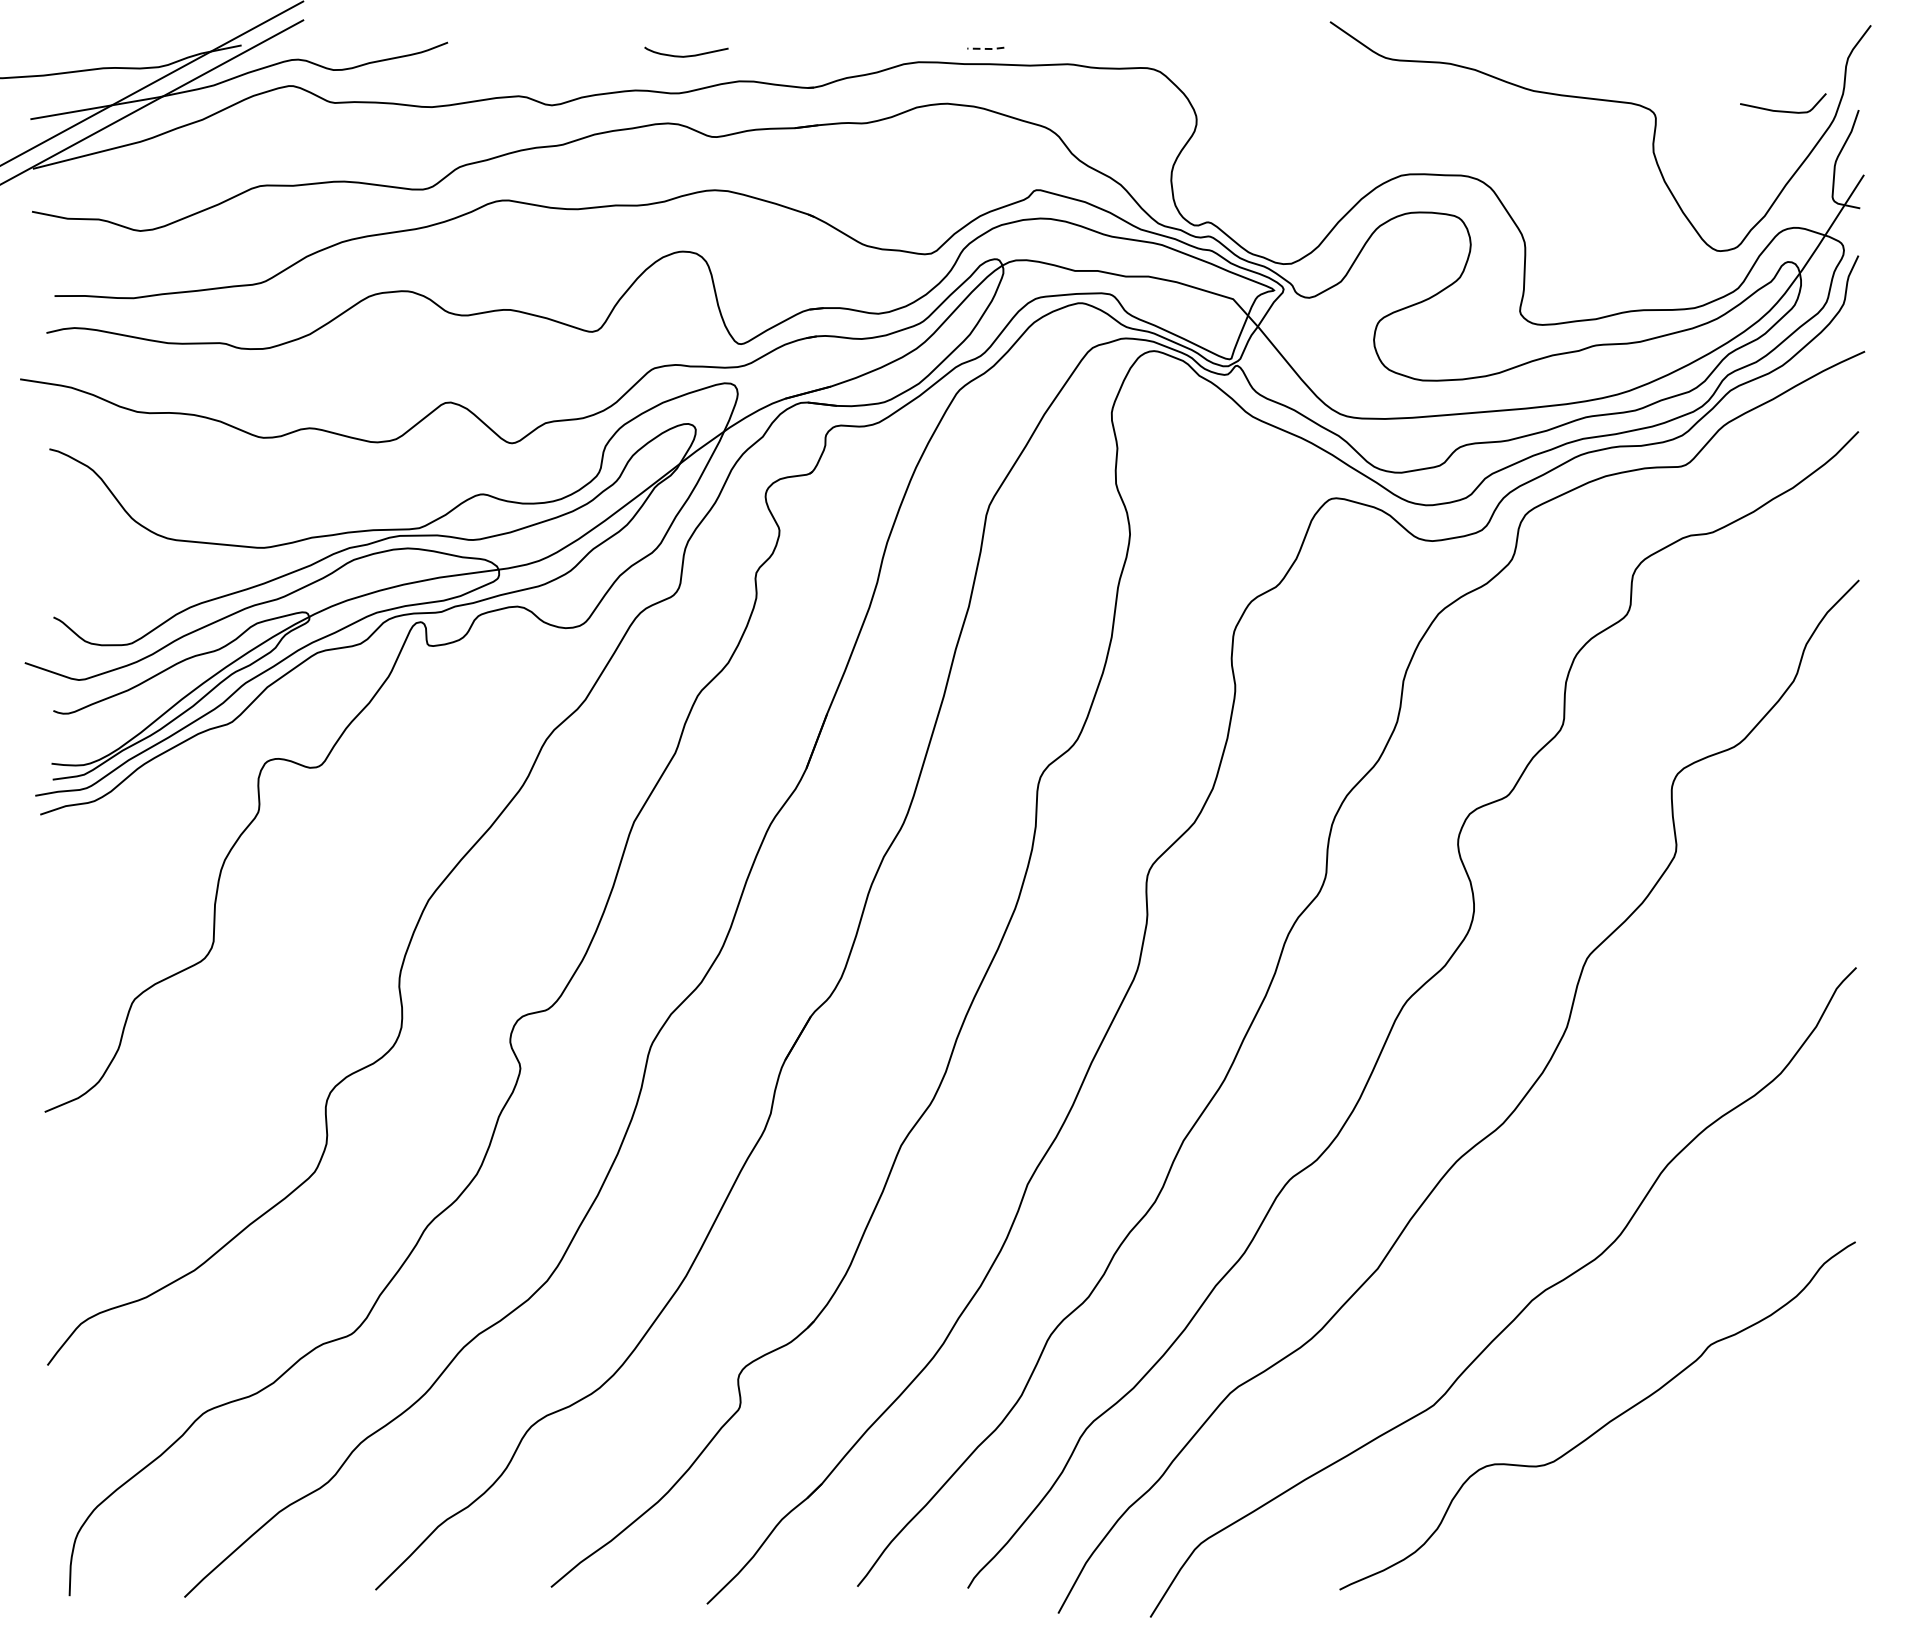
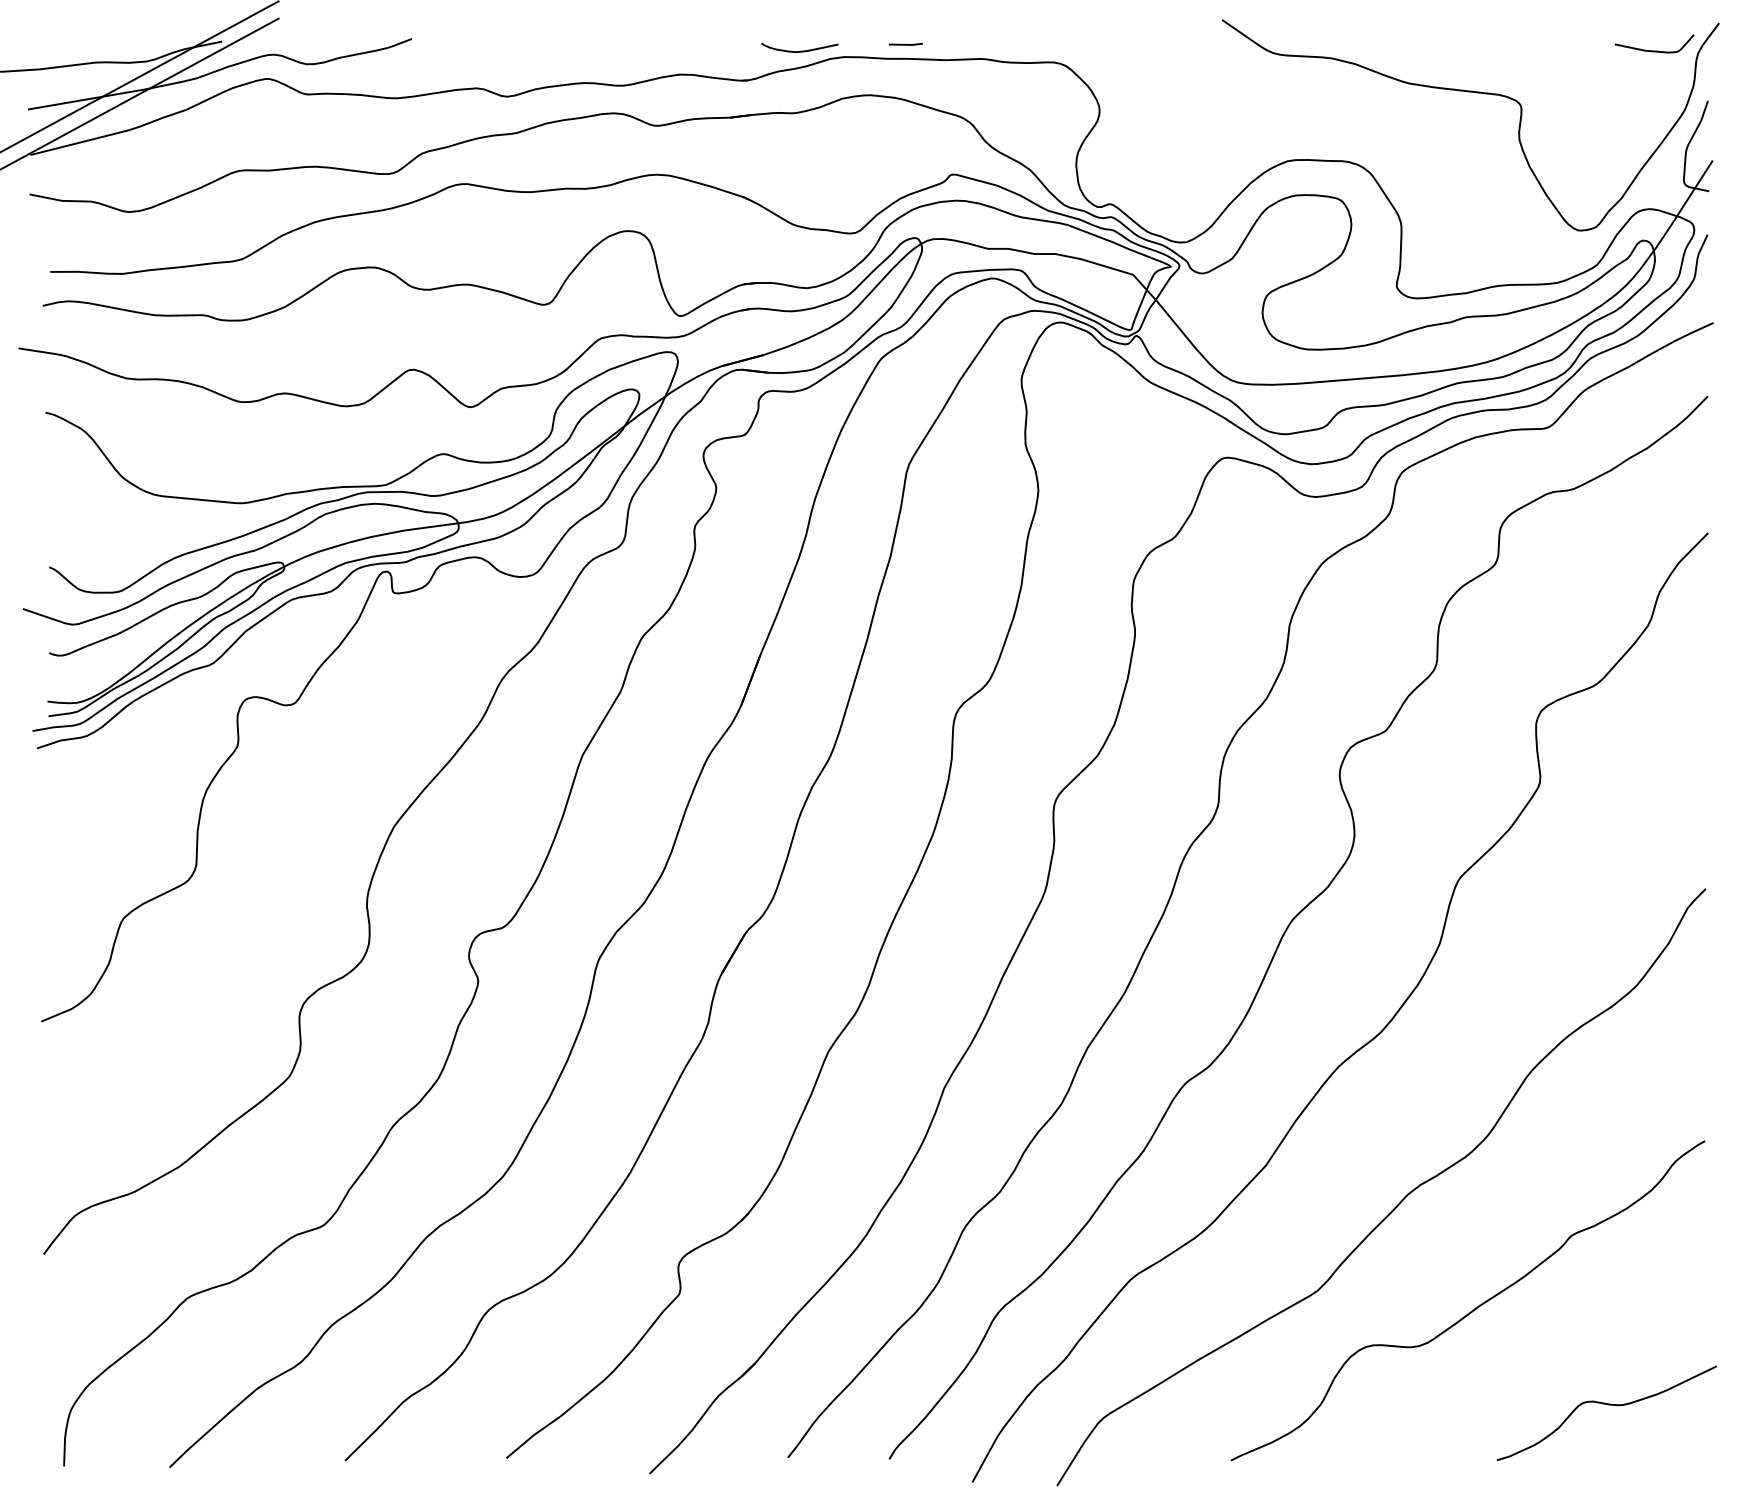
line: (986, 48) -> (906, 44), dashed -> solid
curve: (687, 55) -> (800, 50), moved
curve: (1783, 110) -> (1654, 50), moved
curve: (1749, 1529) -> (1607, 1405), added

